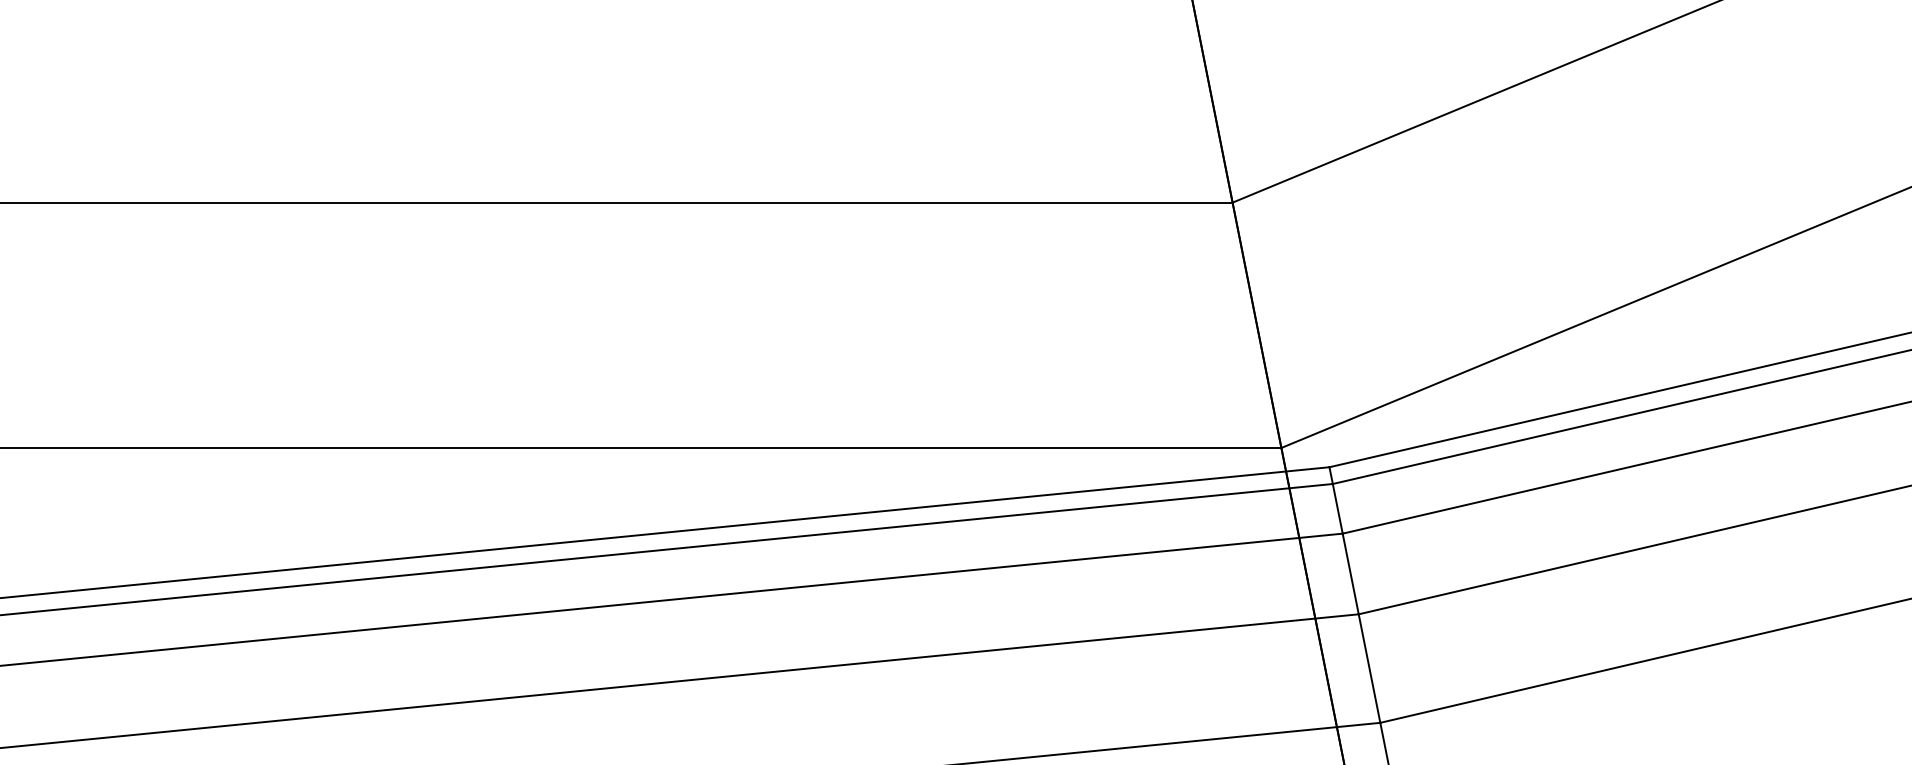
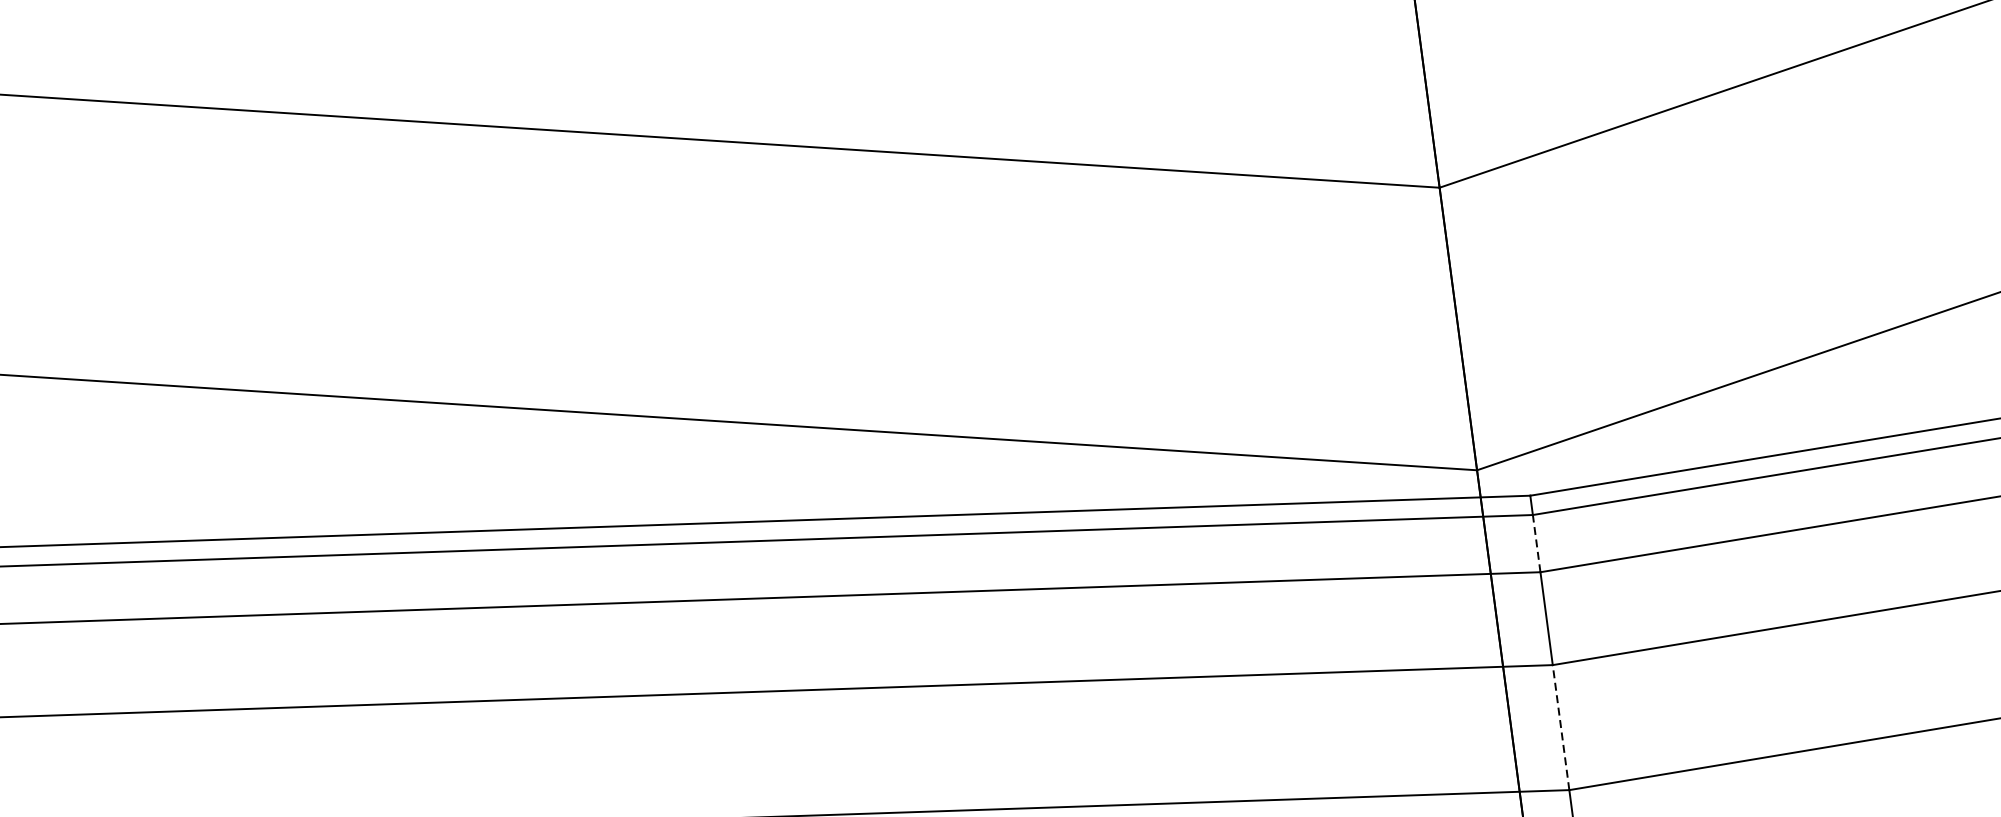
line: (1337, 508) -> (1536, 543), solid -> dashed
line: (1369, 668) -> (1561, 727), solid -> dashed

